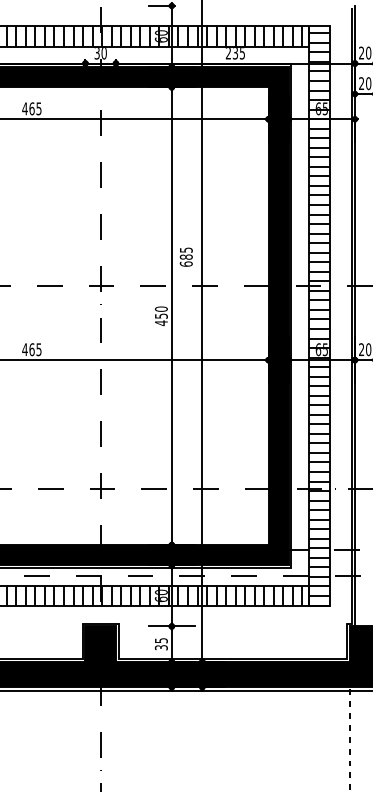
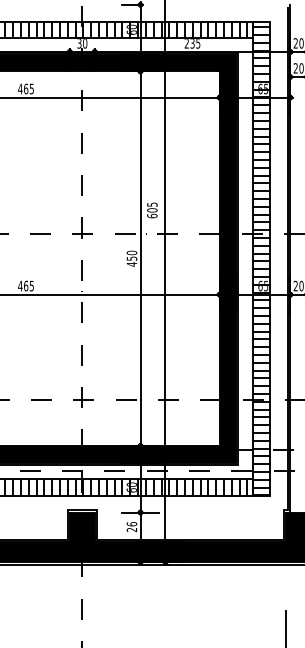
text: (186, 256) -> (152, 209), 685 -> 605
text: (160, 644) -> (131, 527), 35 -> 26

